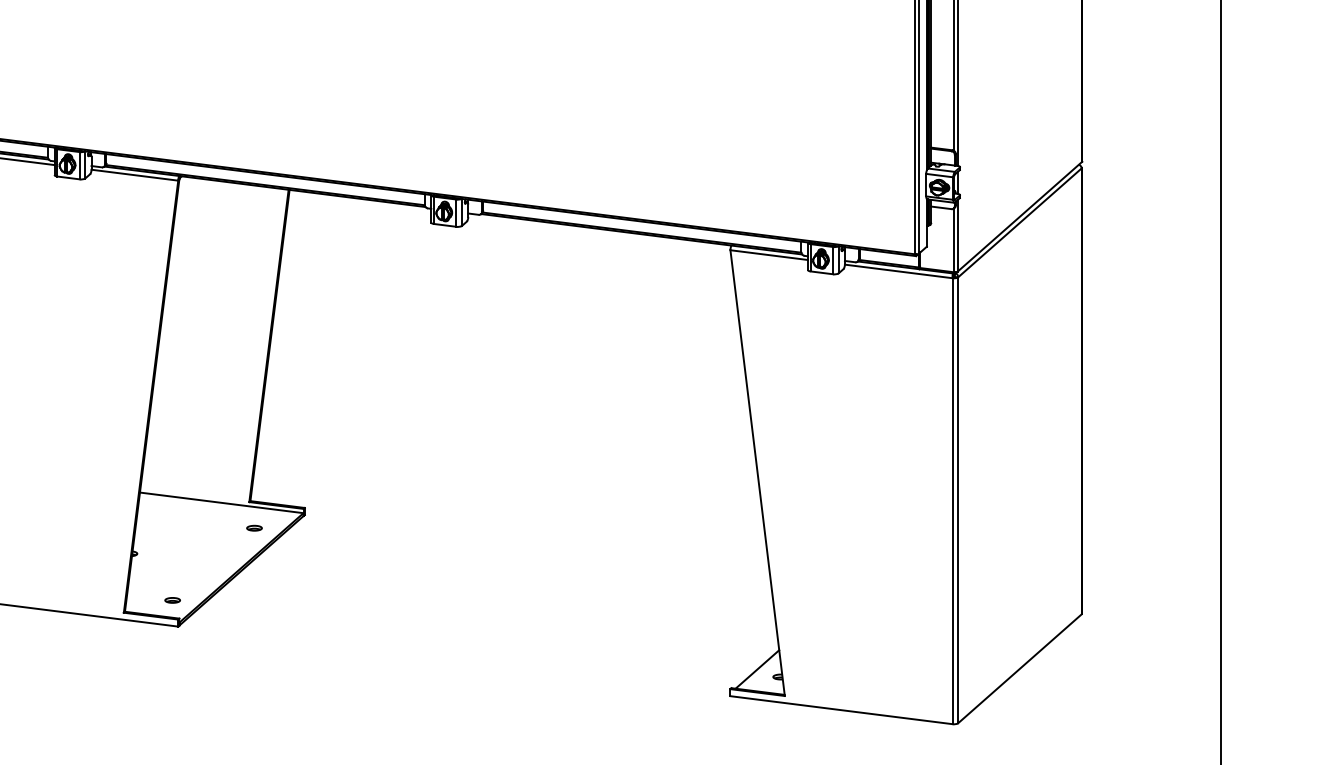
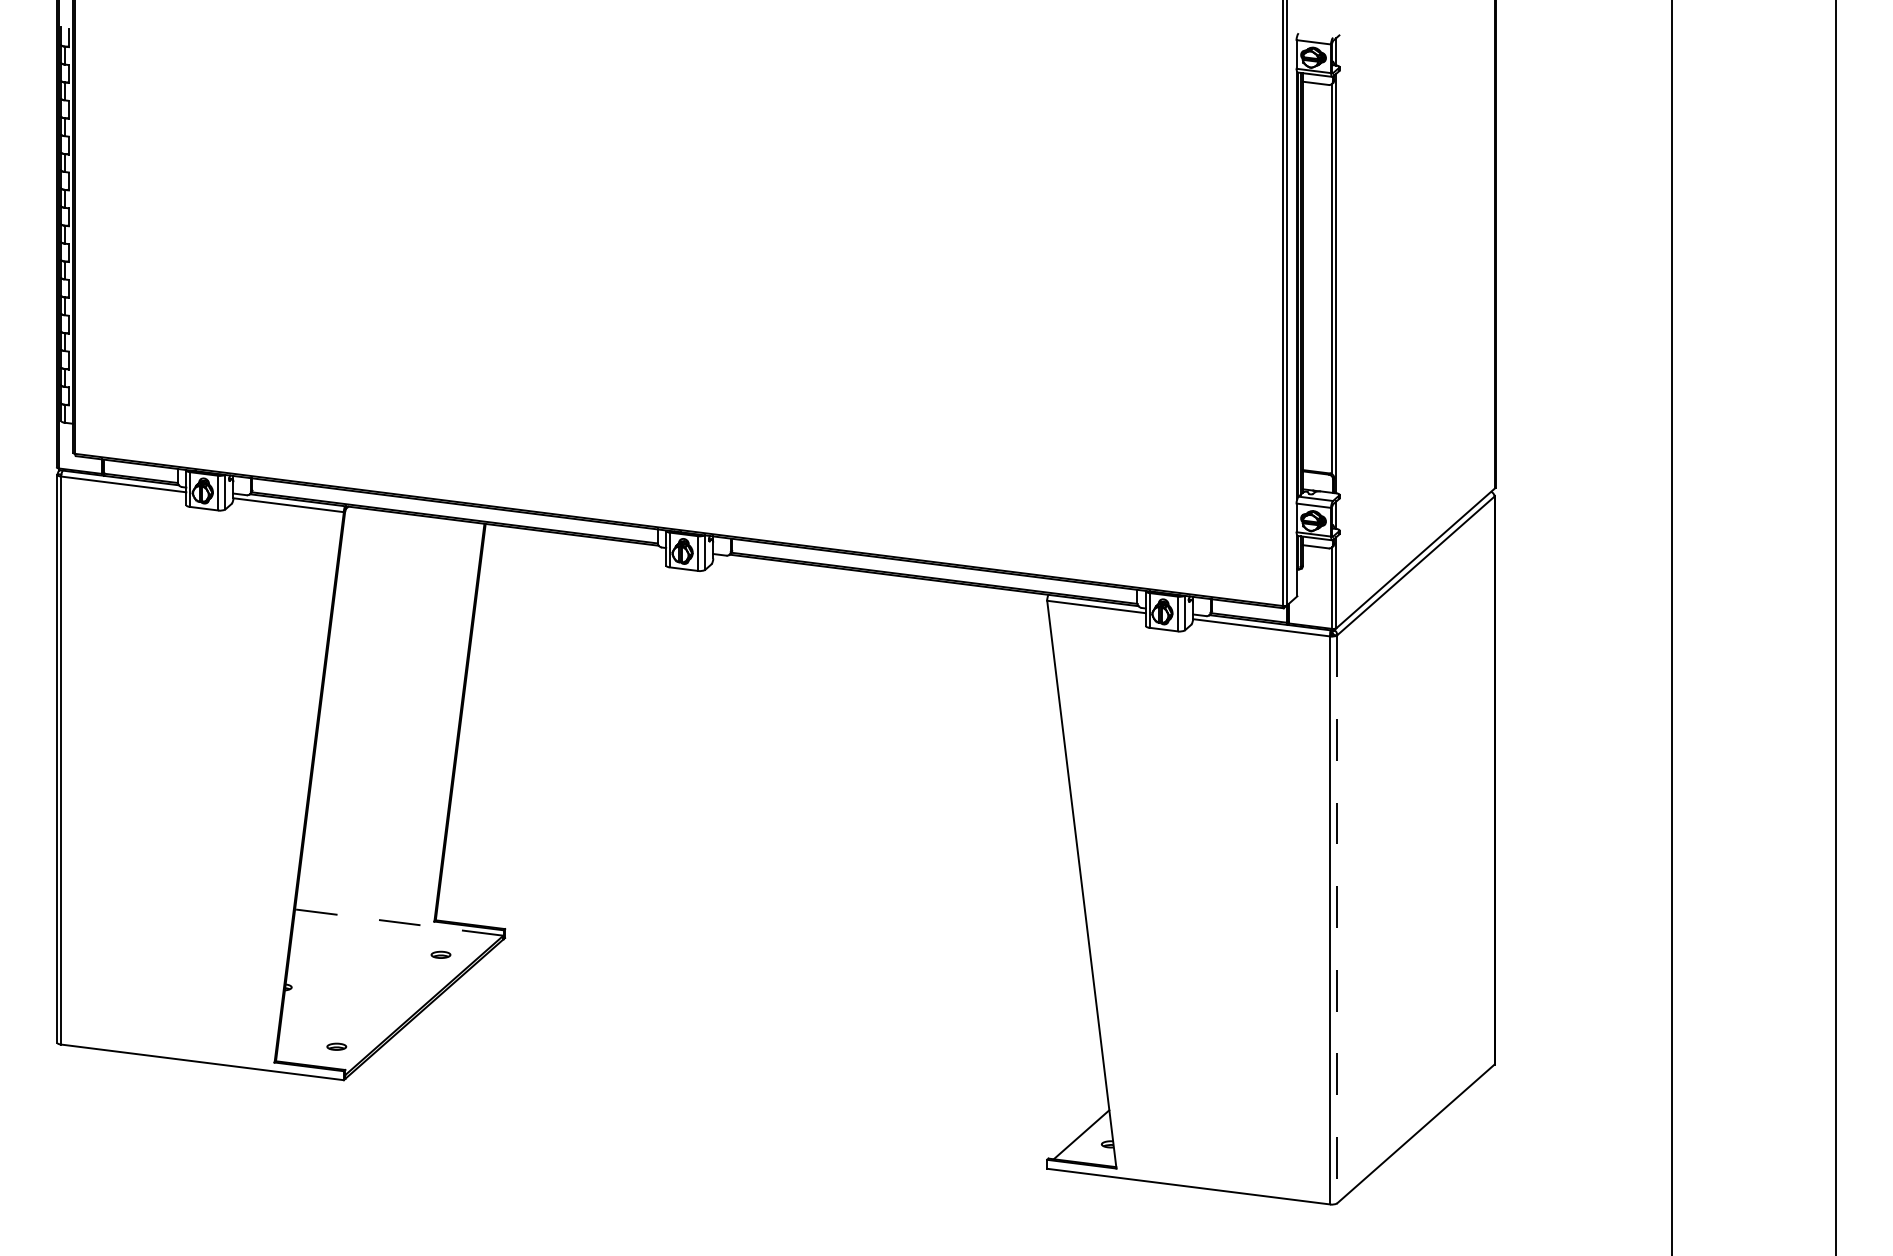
line: (958, 500) -> (1337, 919), solid -> dashed
line: (221, 502) -> (399, 922), solid -> dashed

